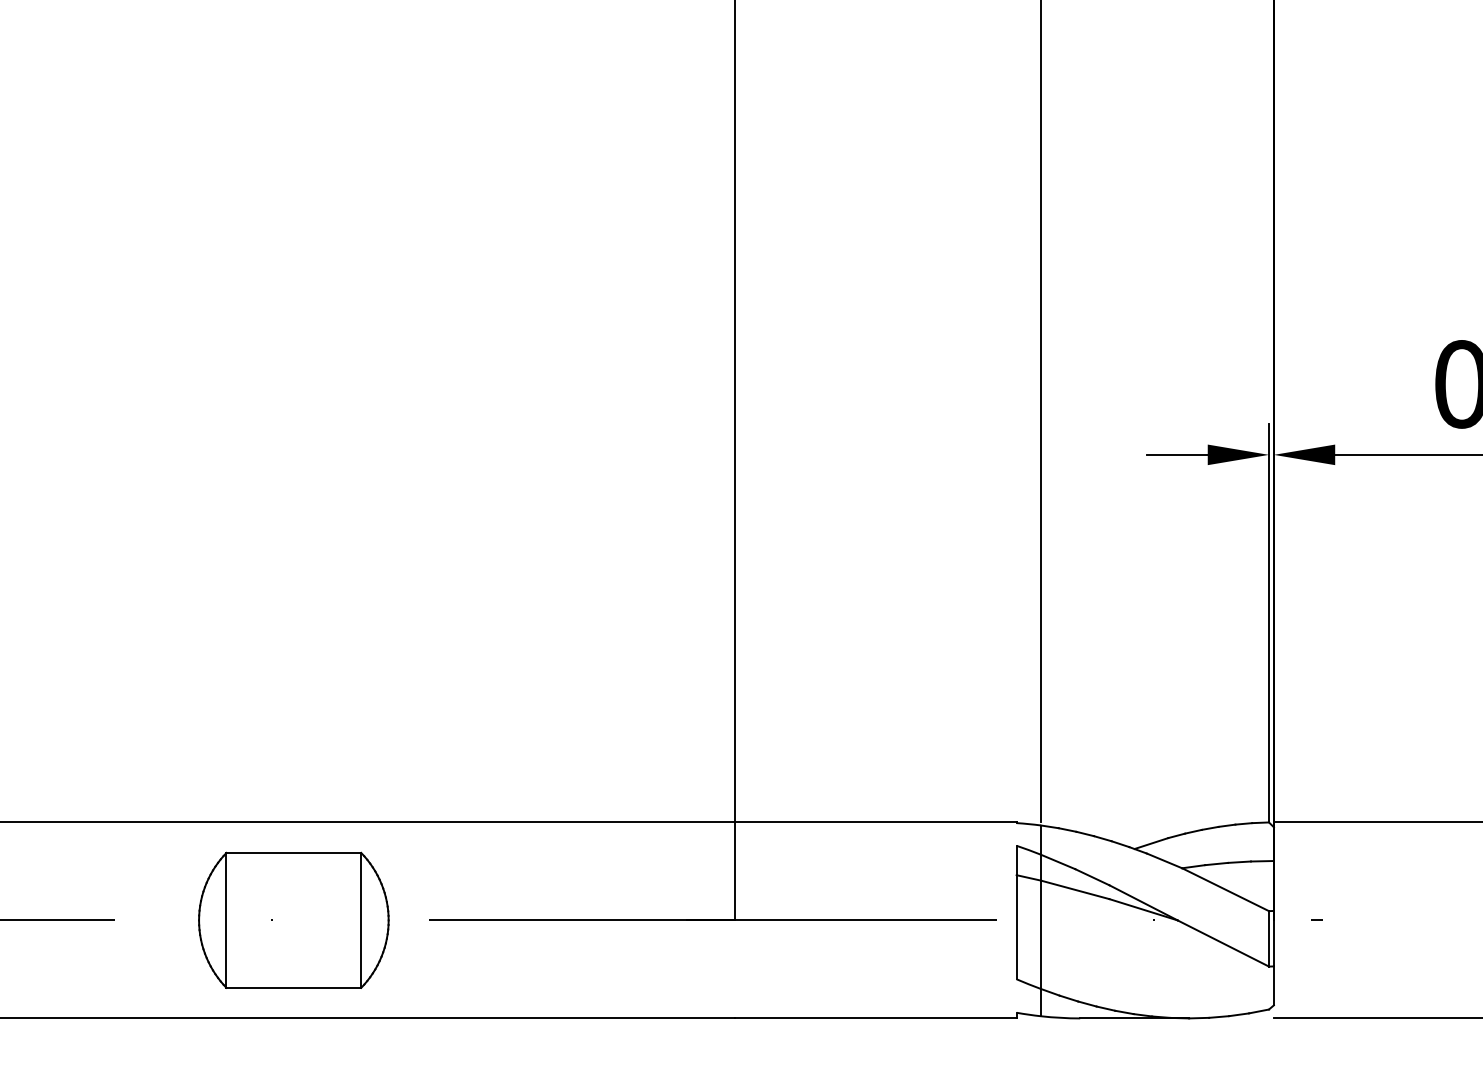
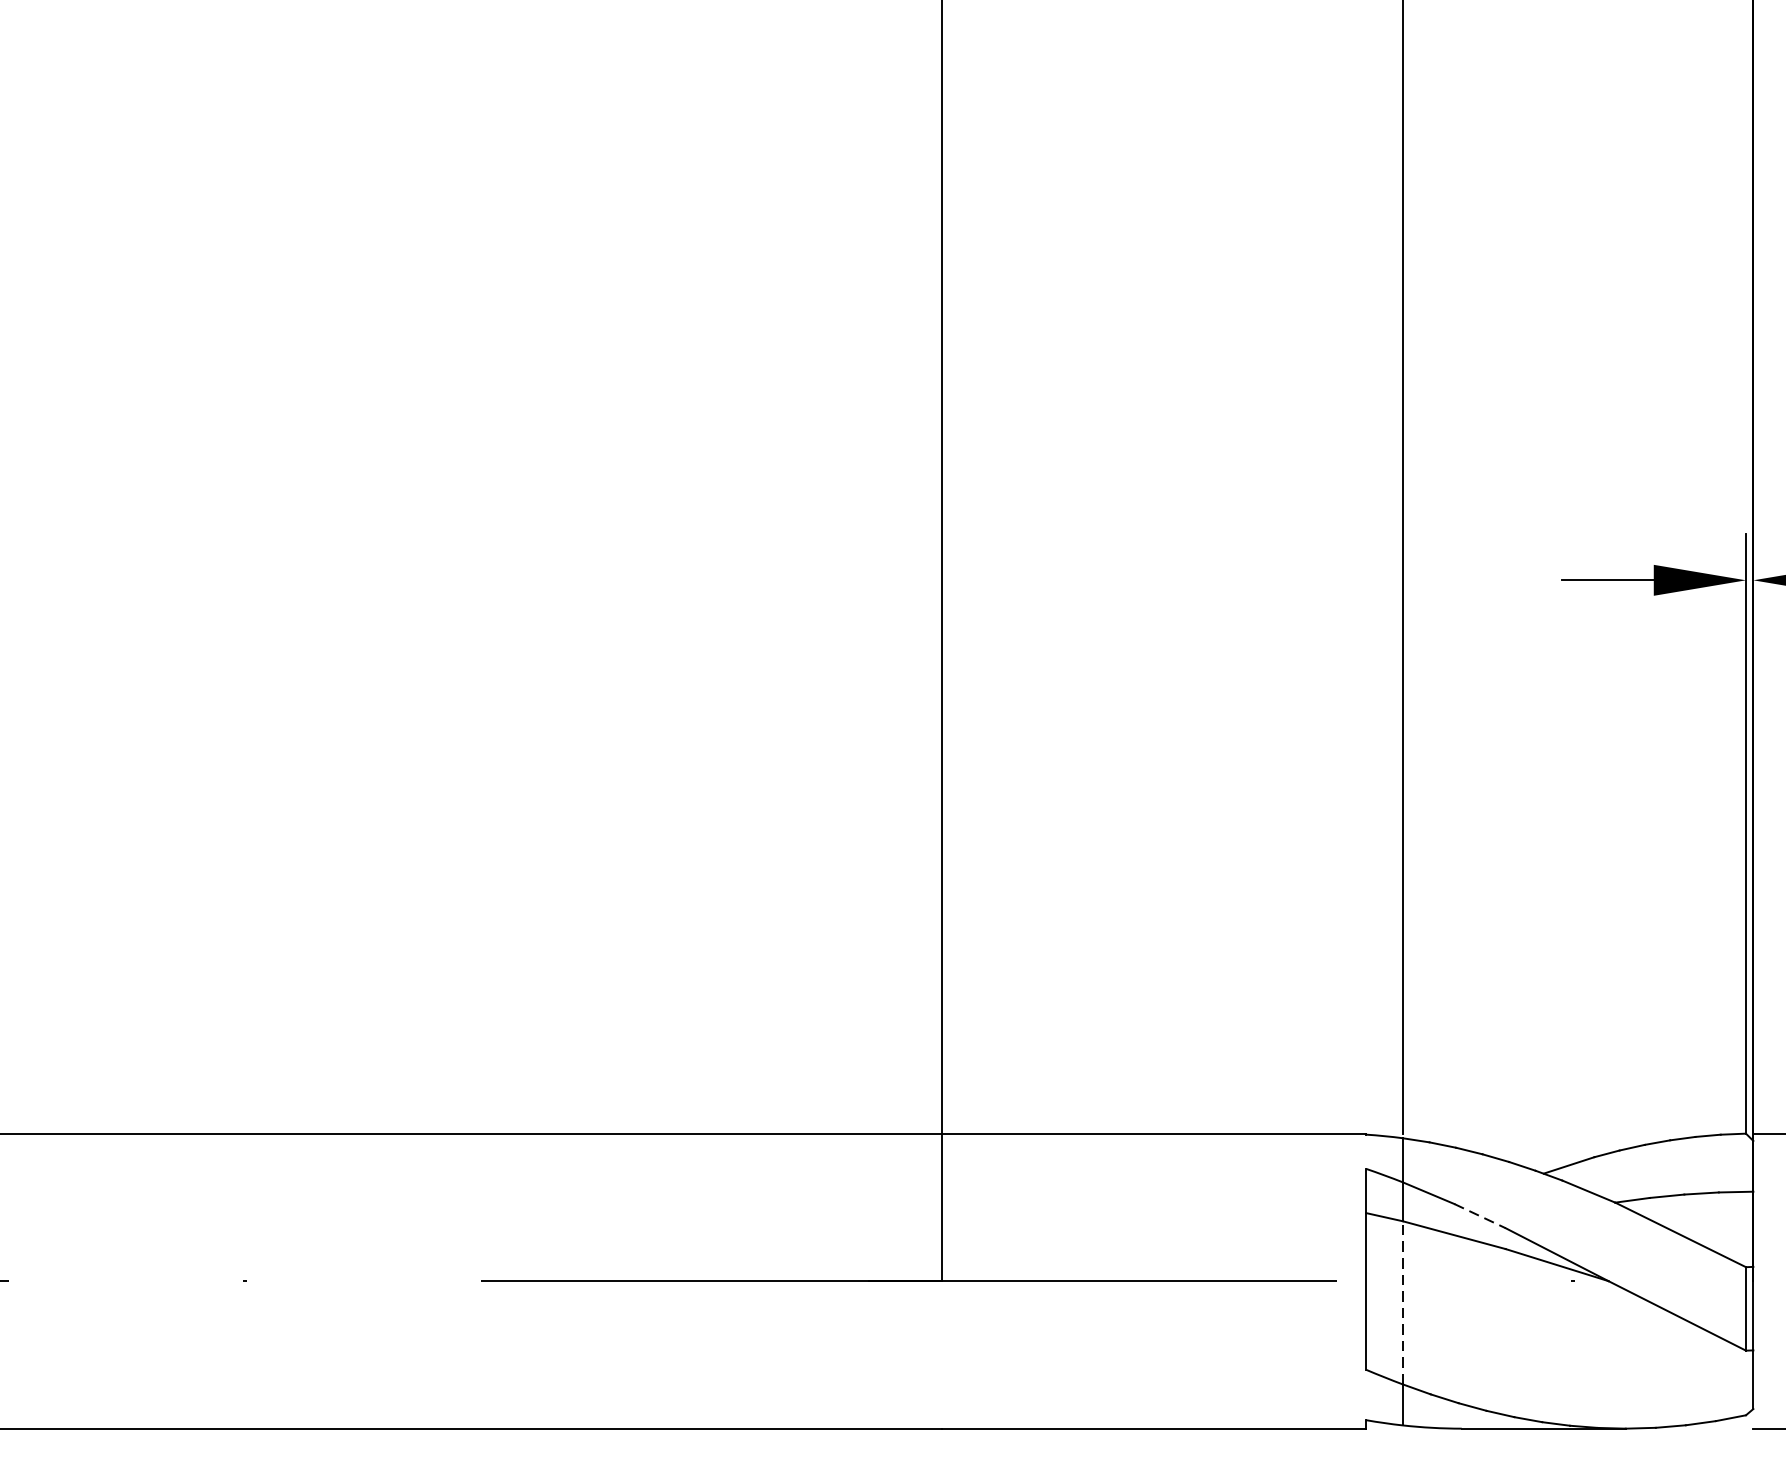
line: (1092, 877) -> (1480, 1216), solid -> dashed
part: (293, 919) -> (277, 1279), removed
line: (1041, 934) -> (1403, 1302), solid -> dashed

